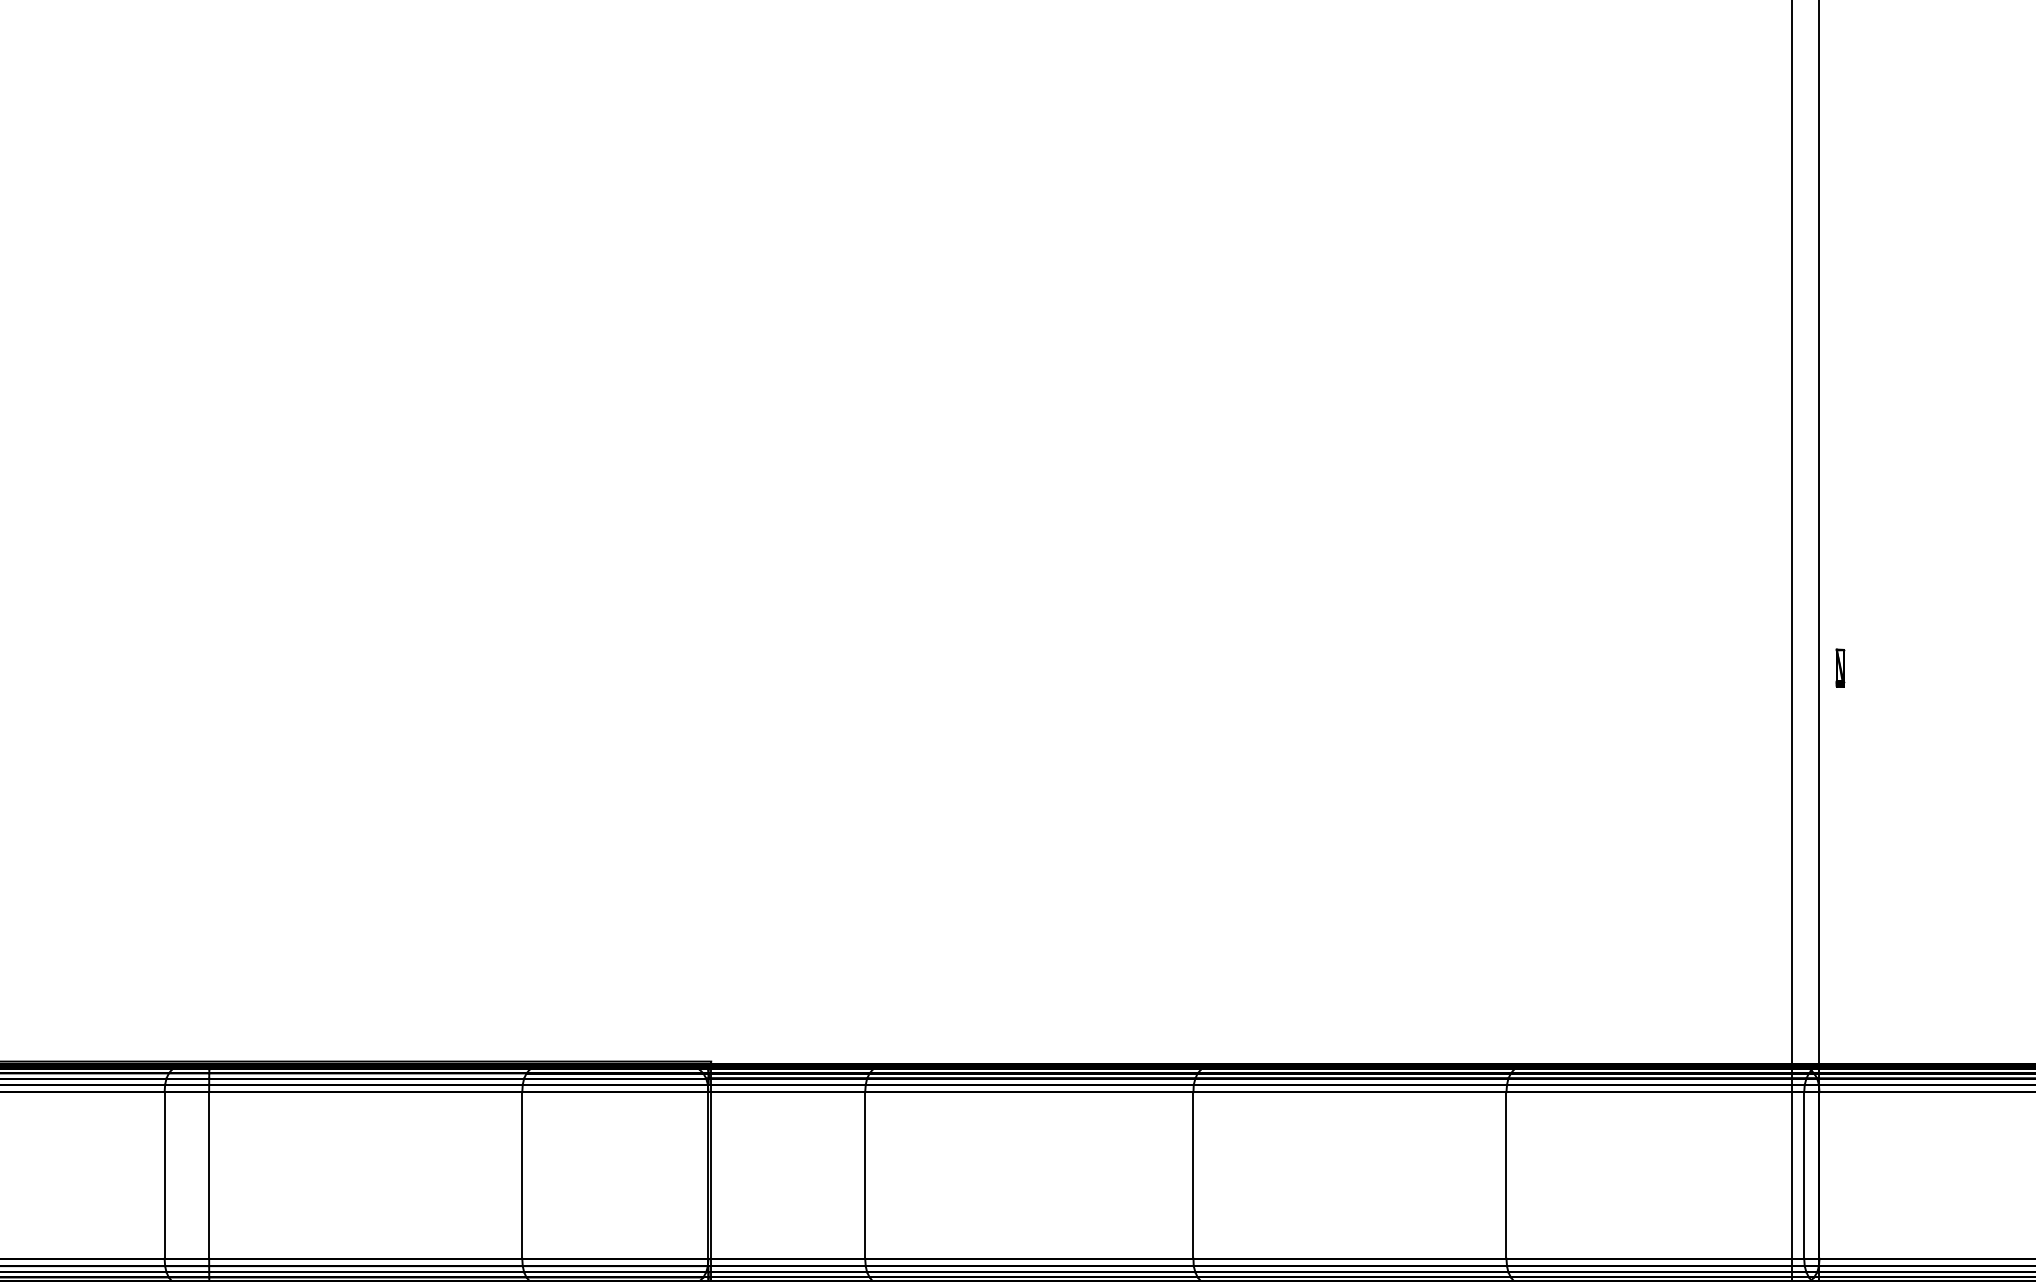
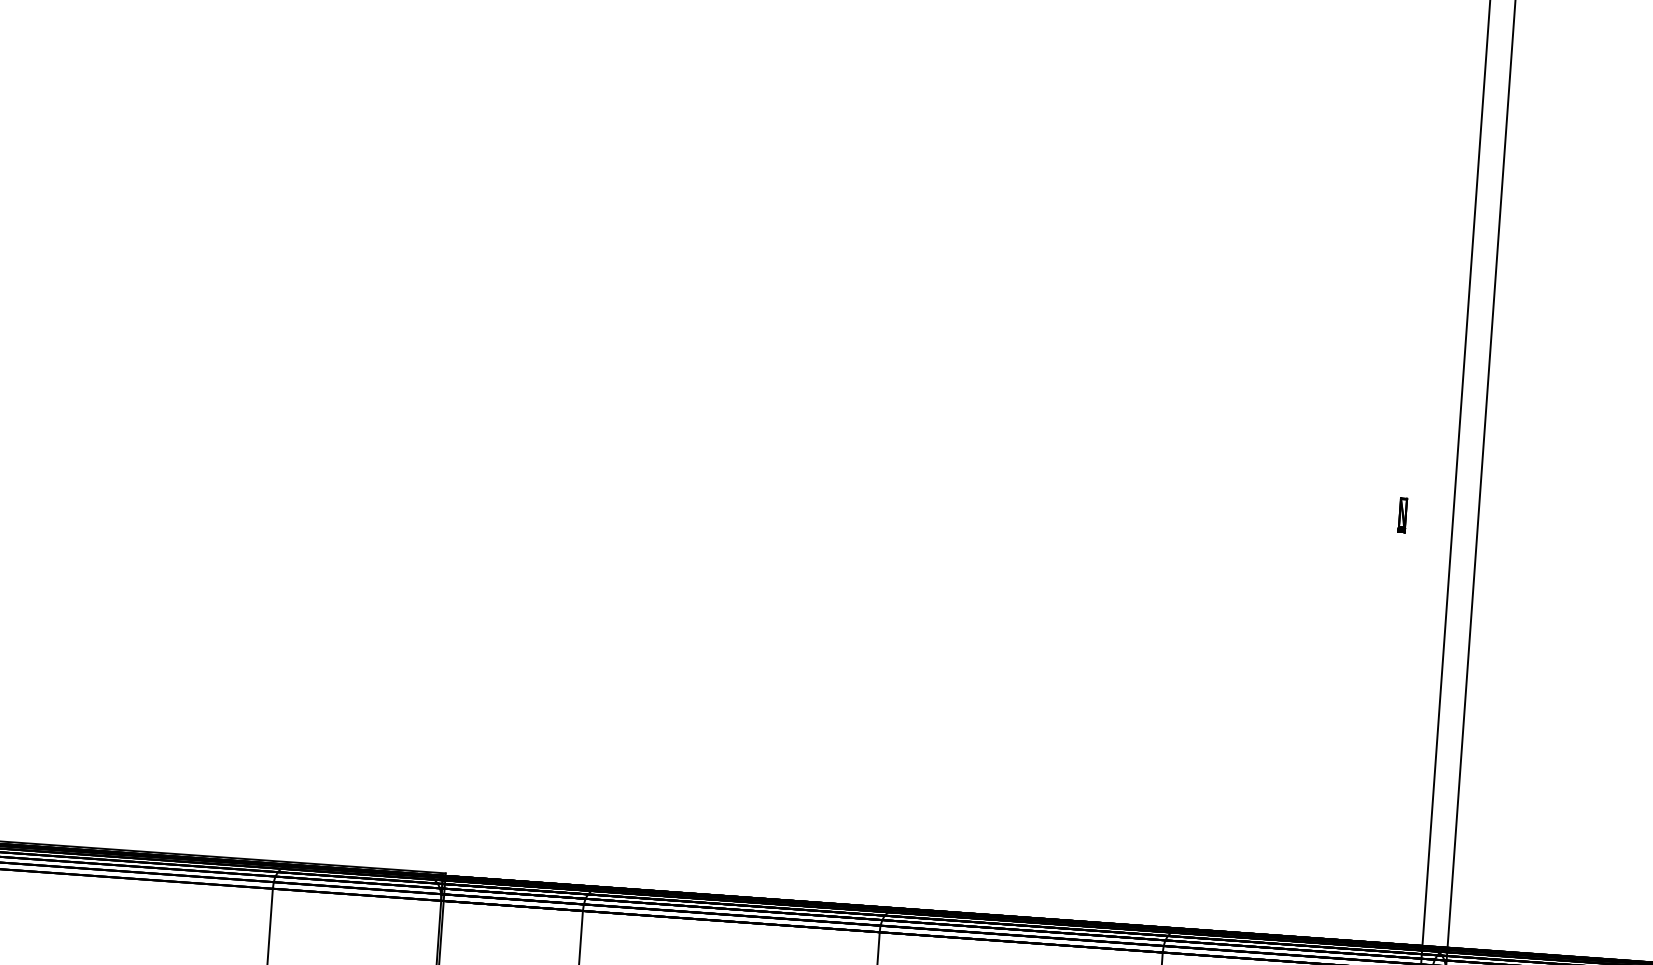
part: (1840, 667) -> (1403, 514), moved

